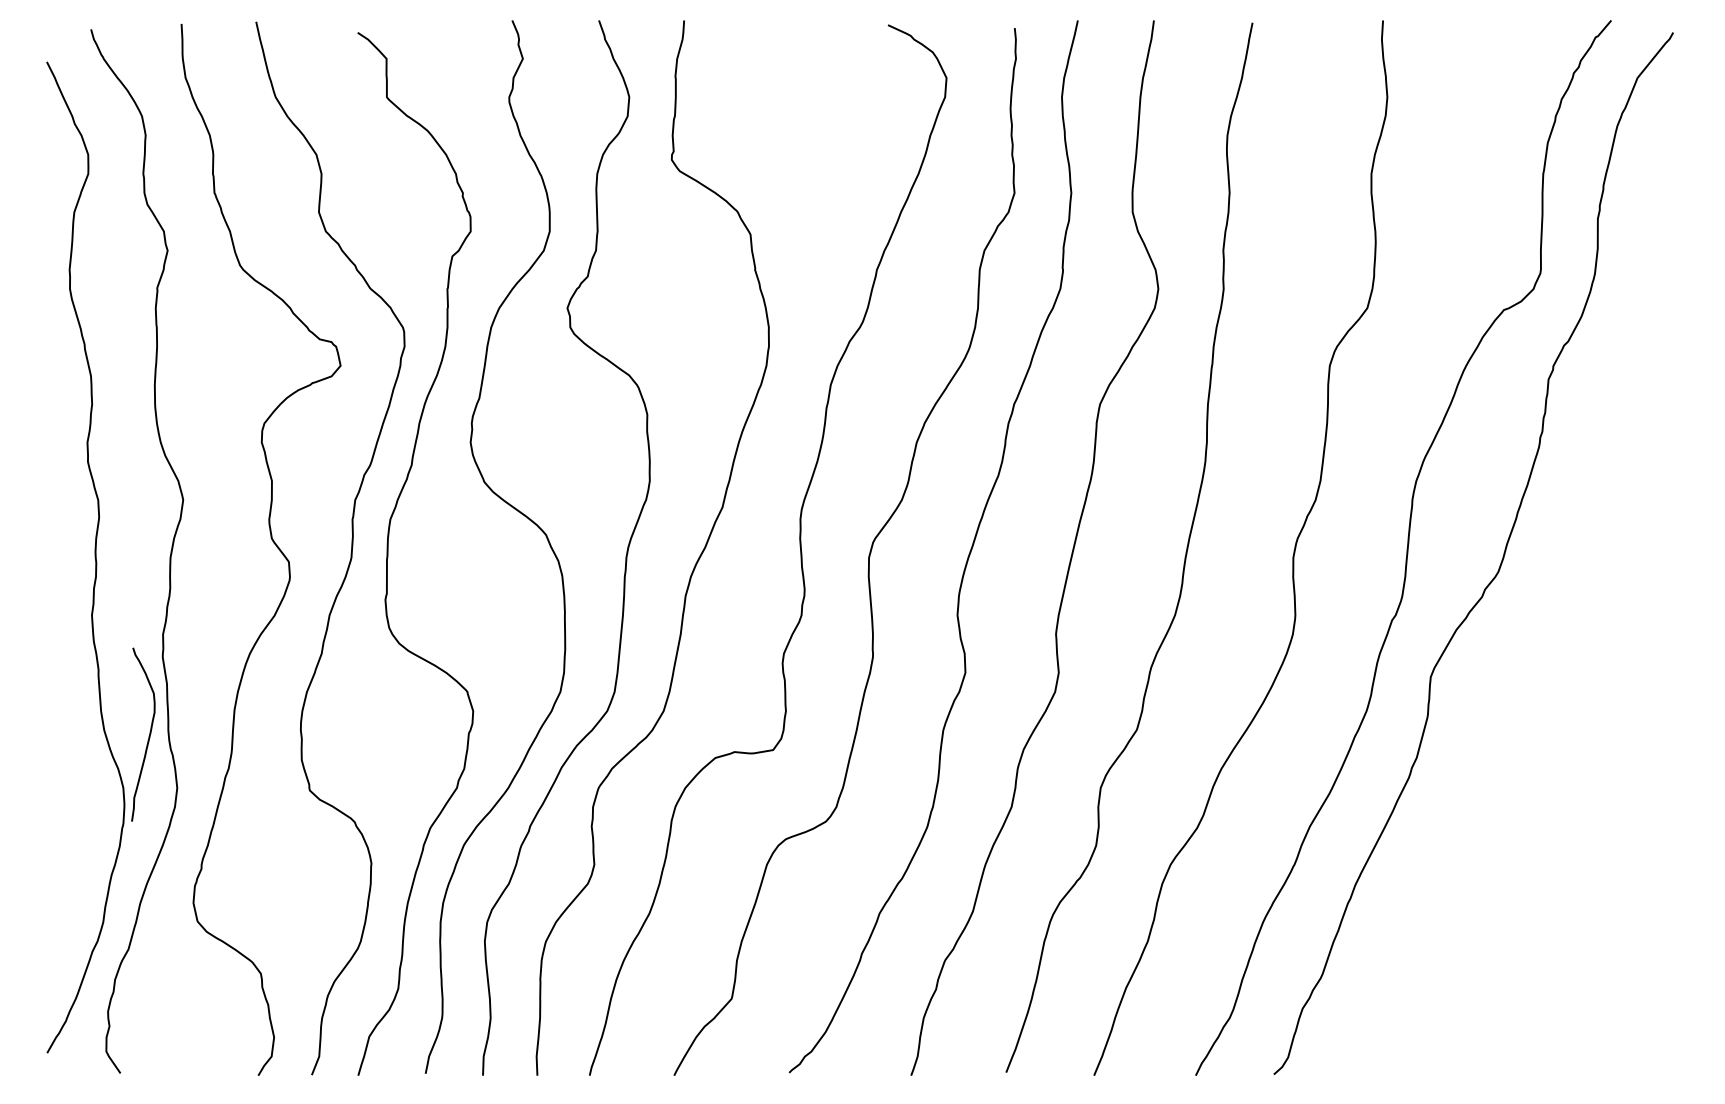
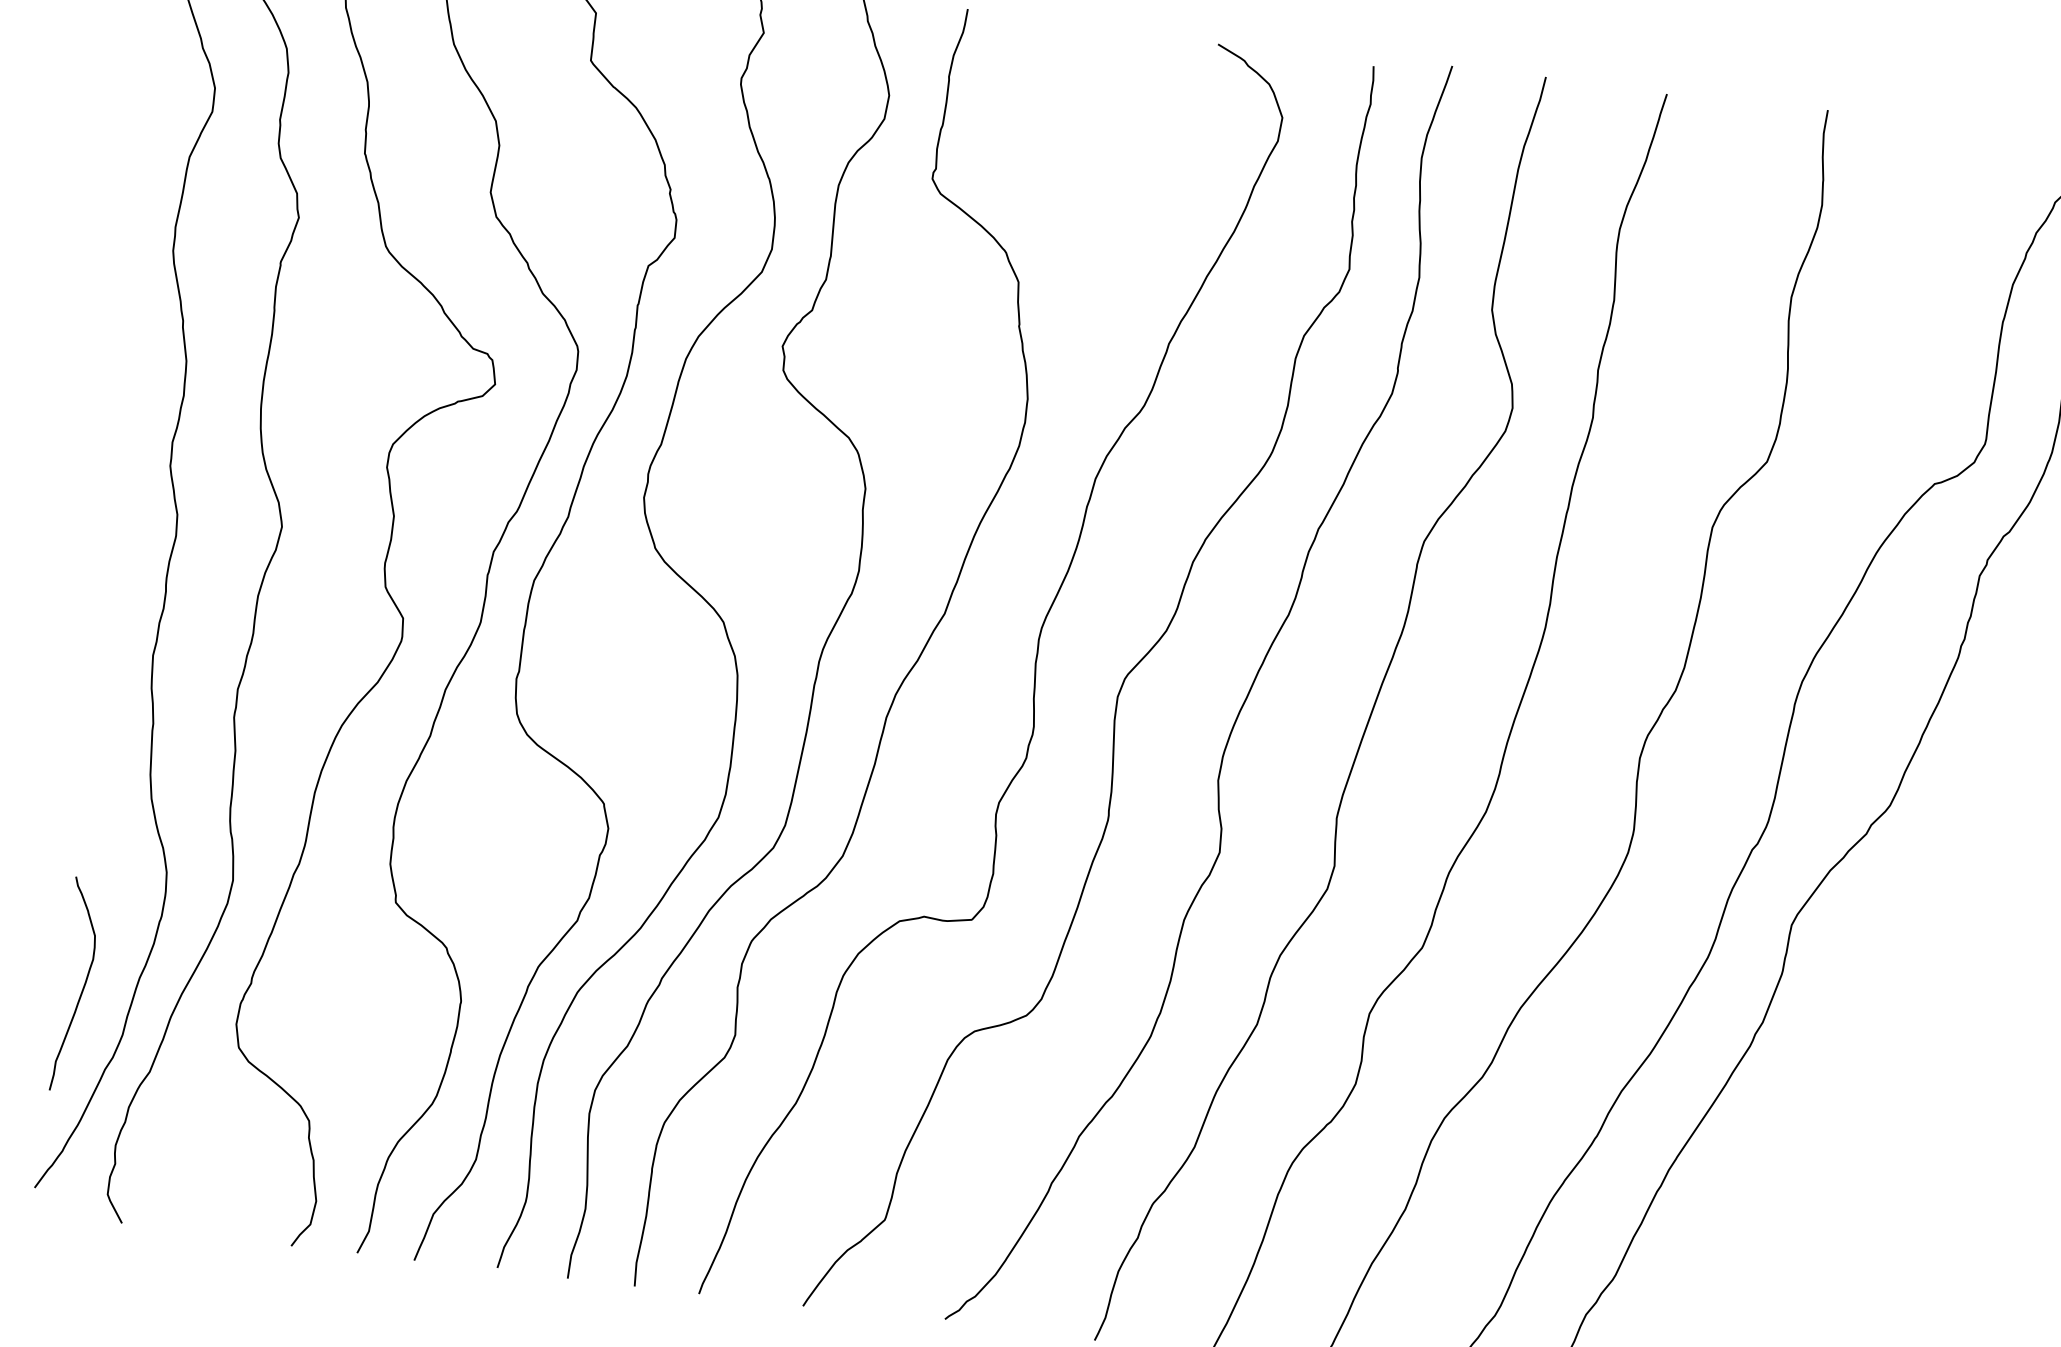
curve: (148, 736) -> (82, 988), moved

